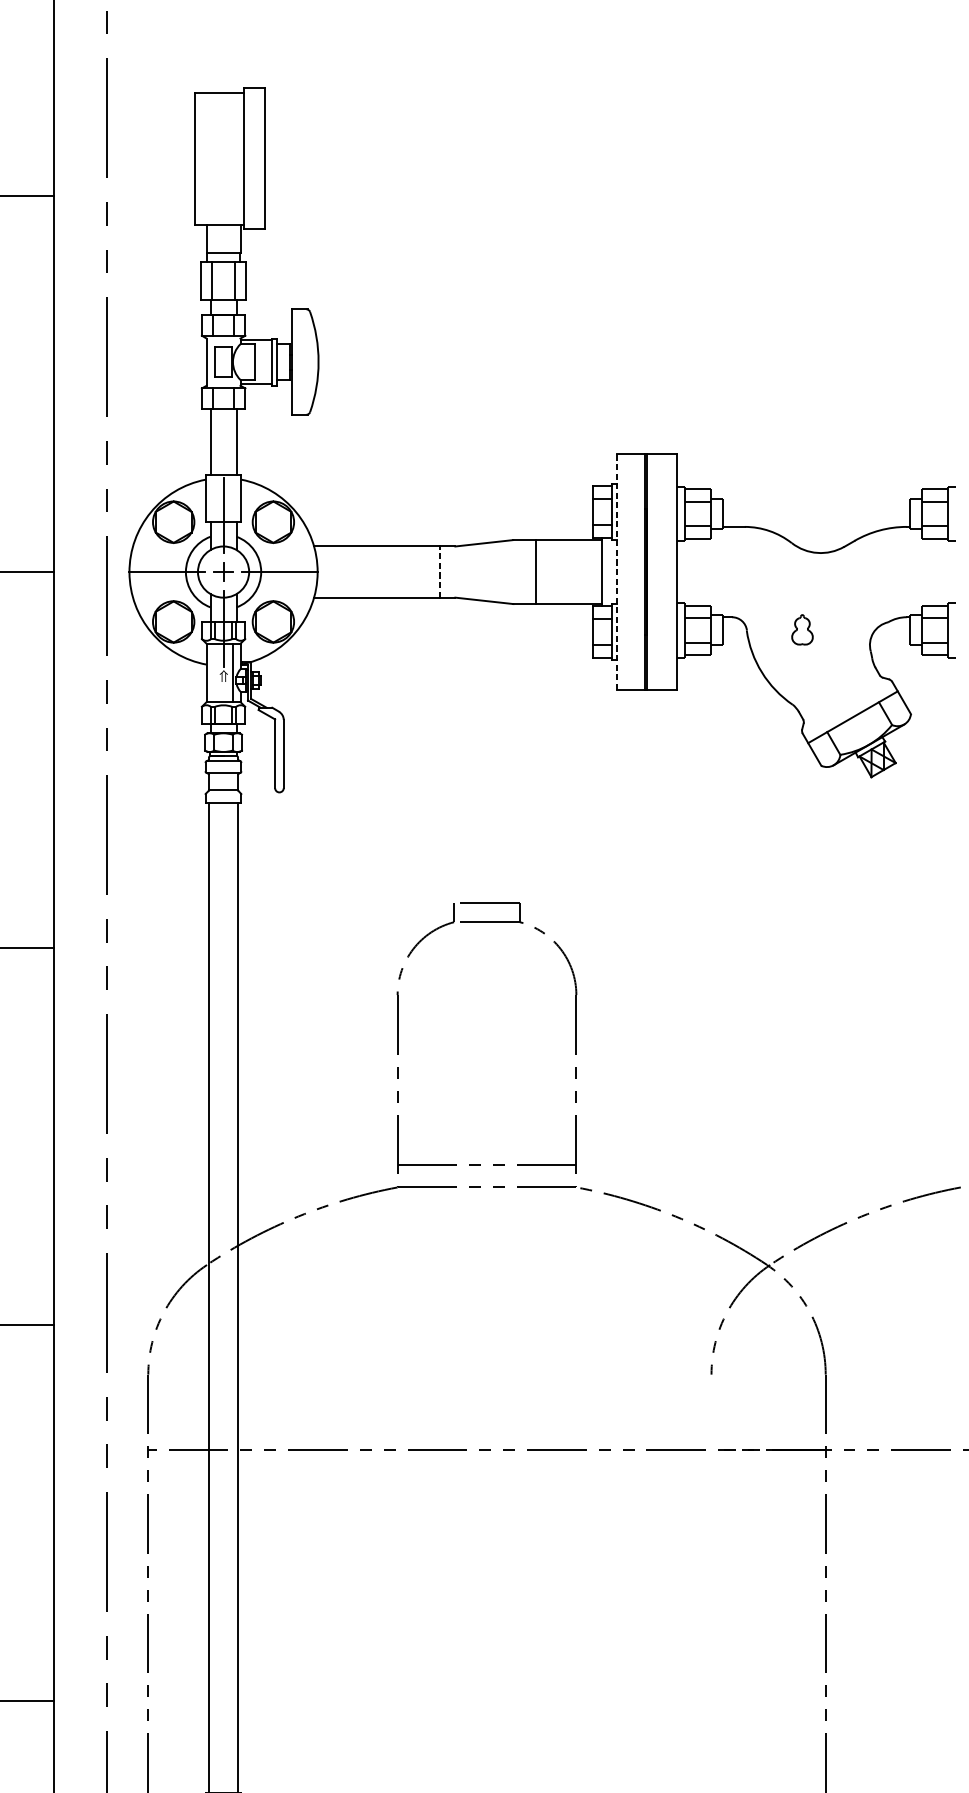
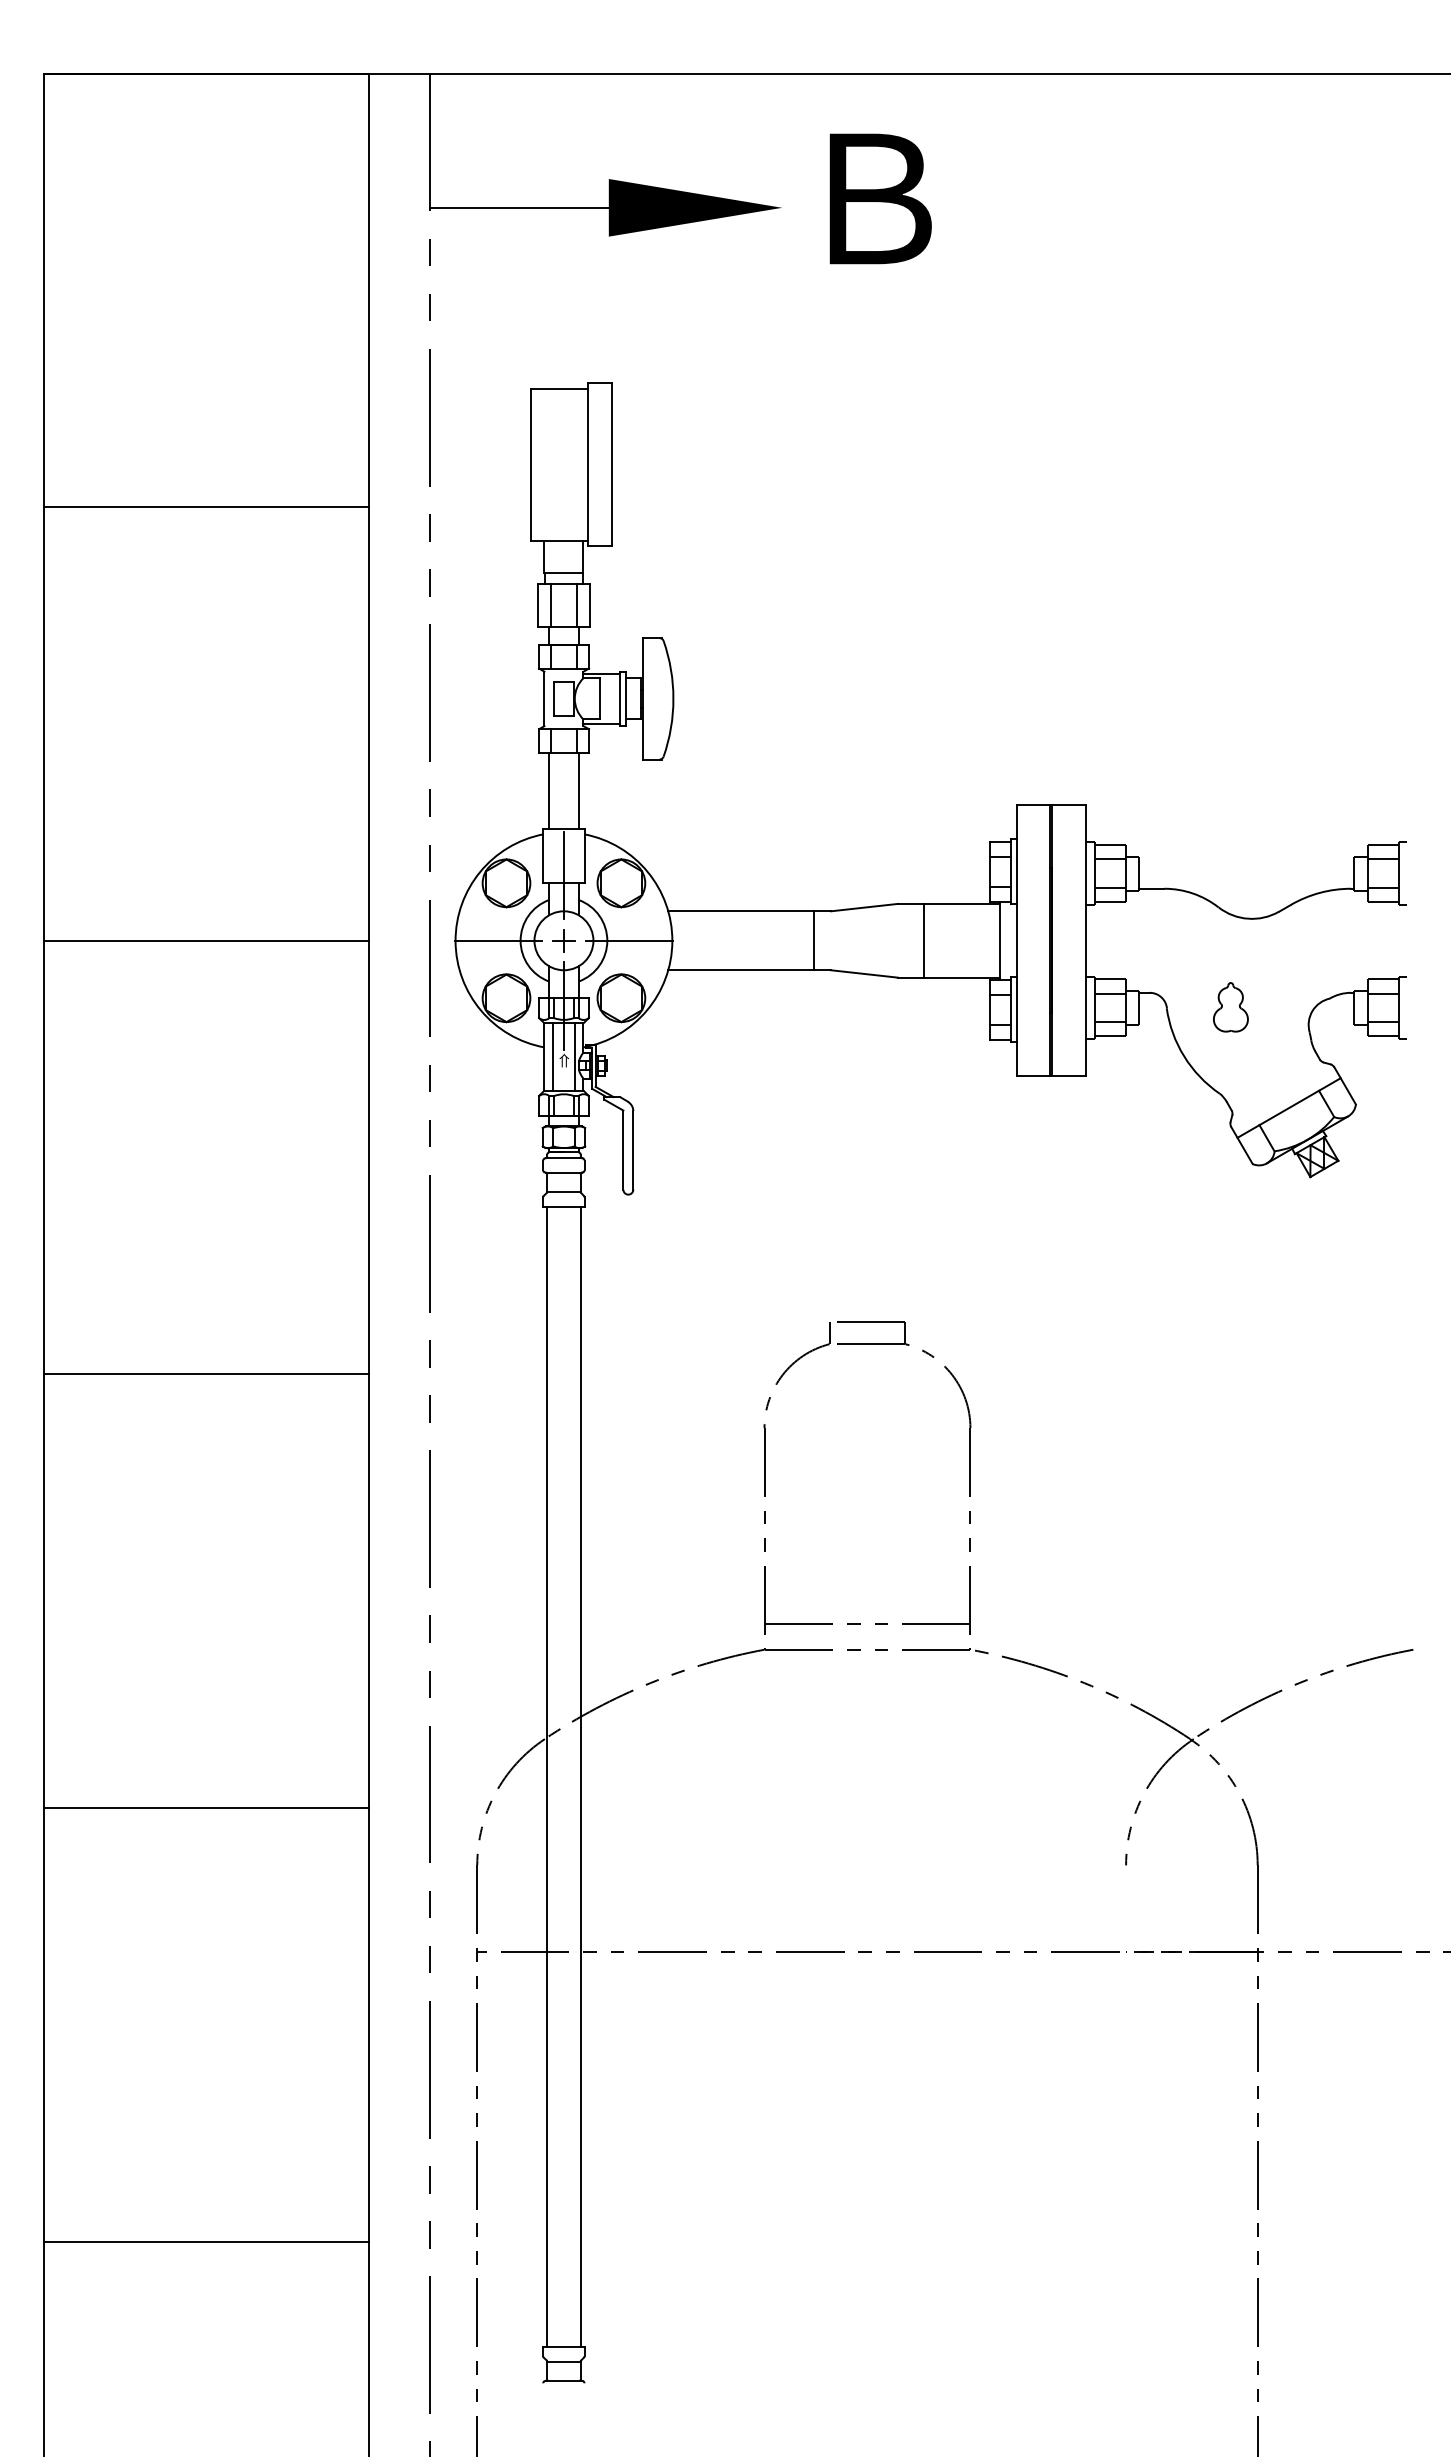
line: (440, 571) -> (813, 940), dashed -> solid
line: (617, 572) -> (1017, 941), dashed -> solid
part: (802, 629) -> (1230, 1007), size x1.43
line: (214, 672) -> (553, 1056), added

